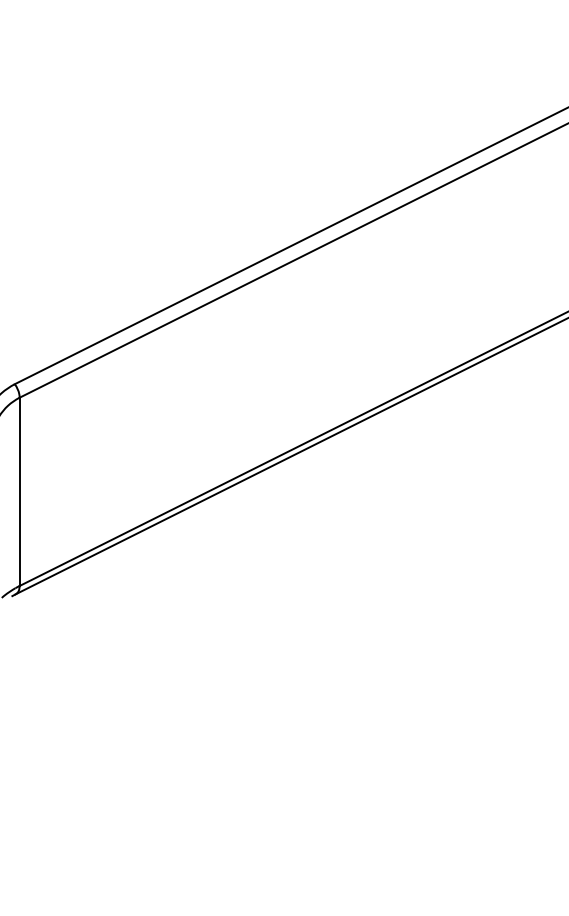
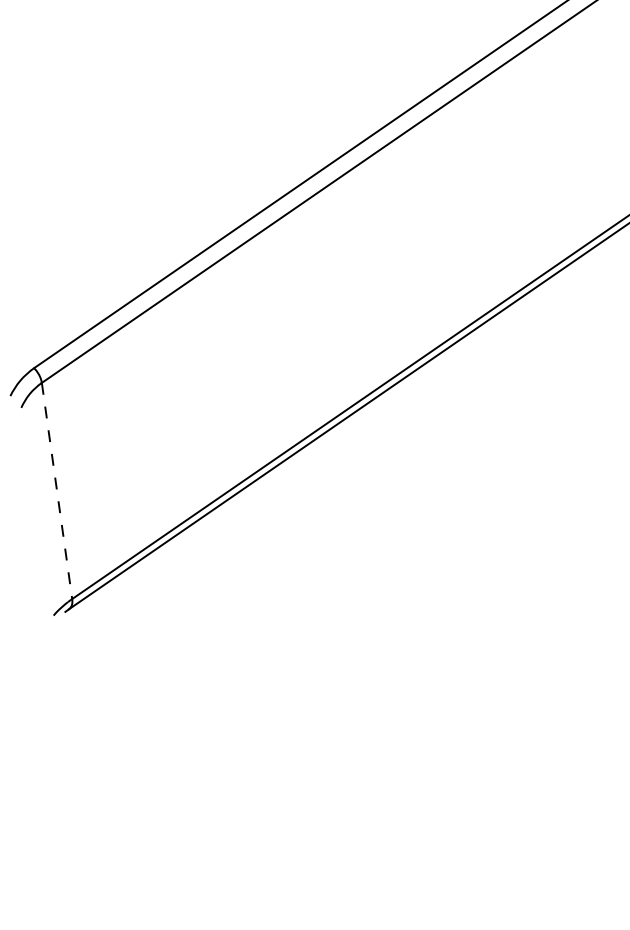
line: (19, 492) -> (56, 491), solid -> dashed

